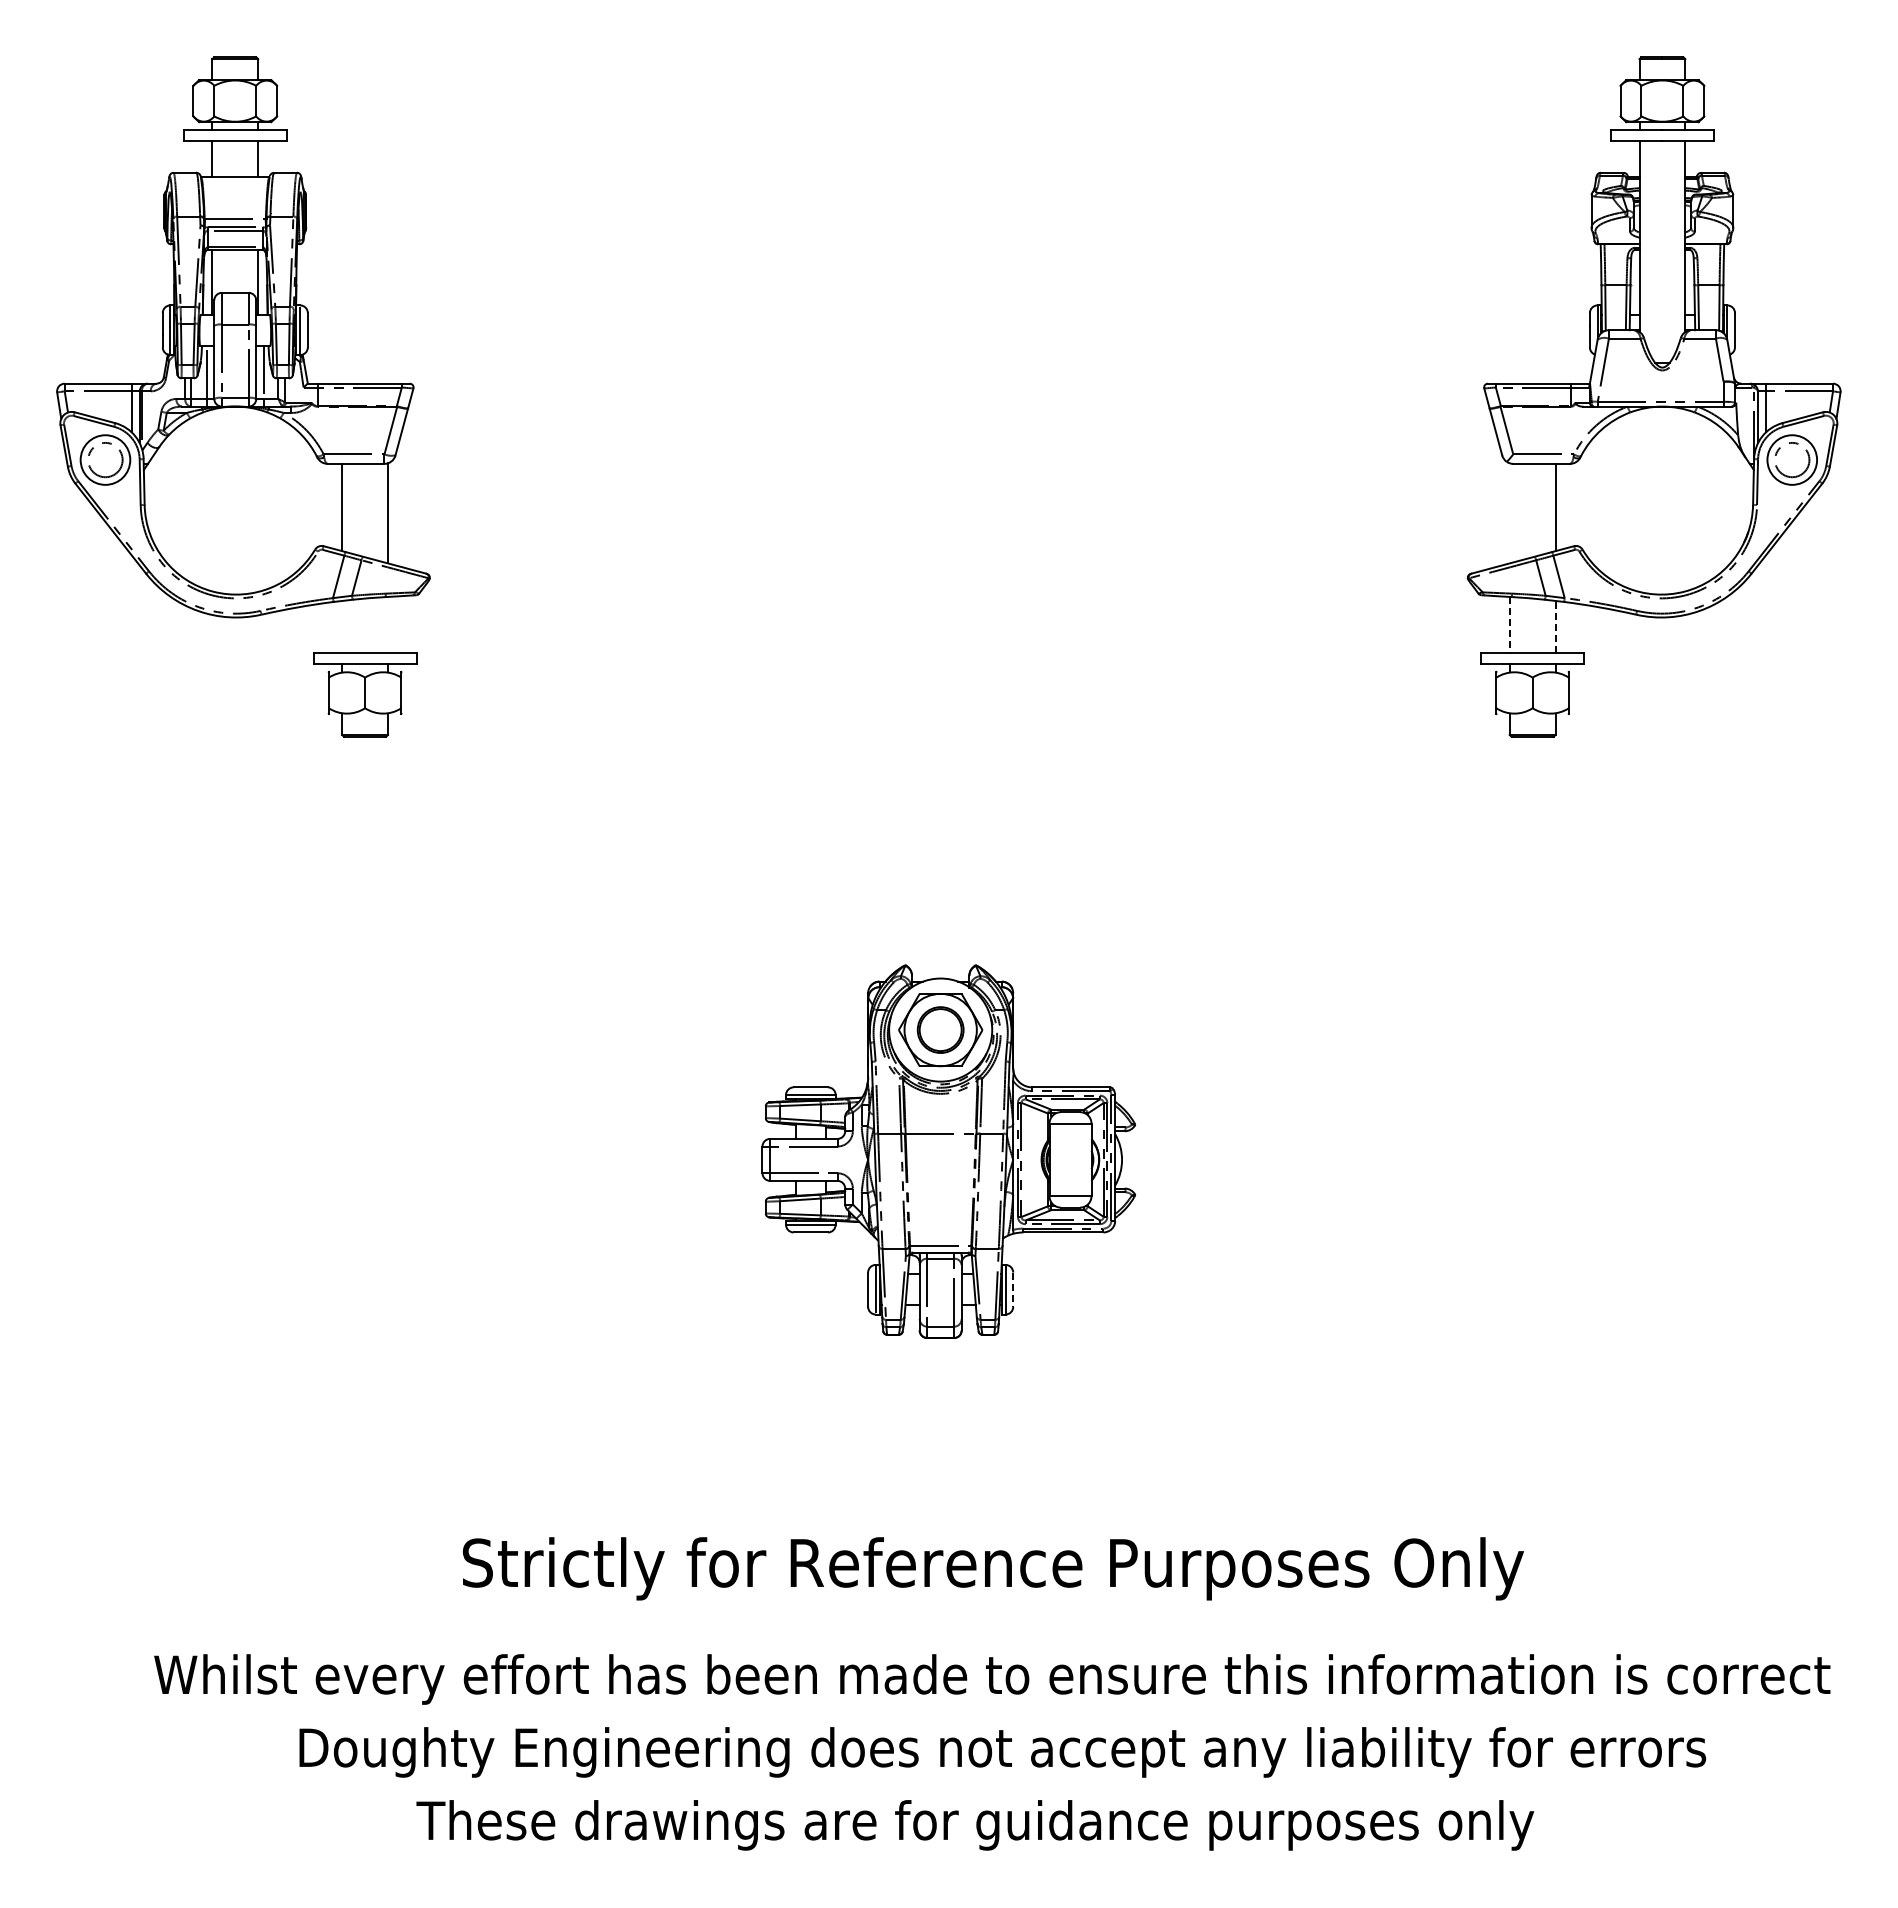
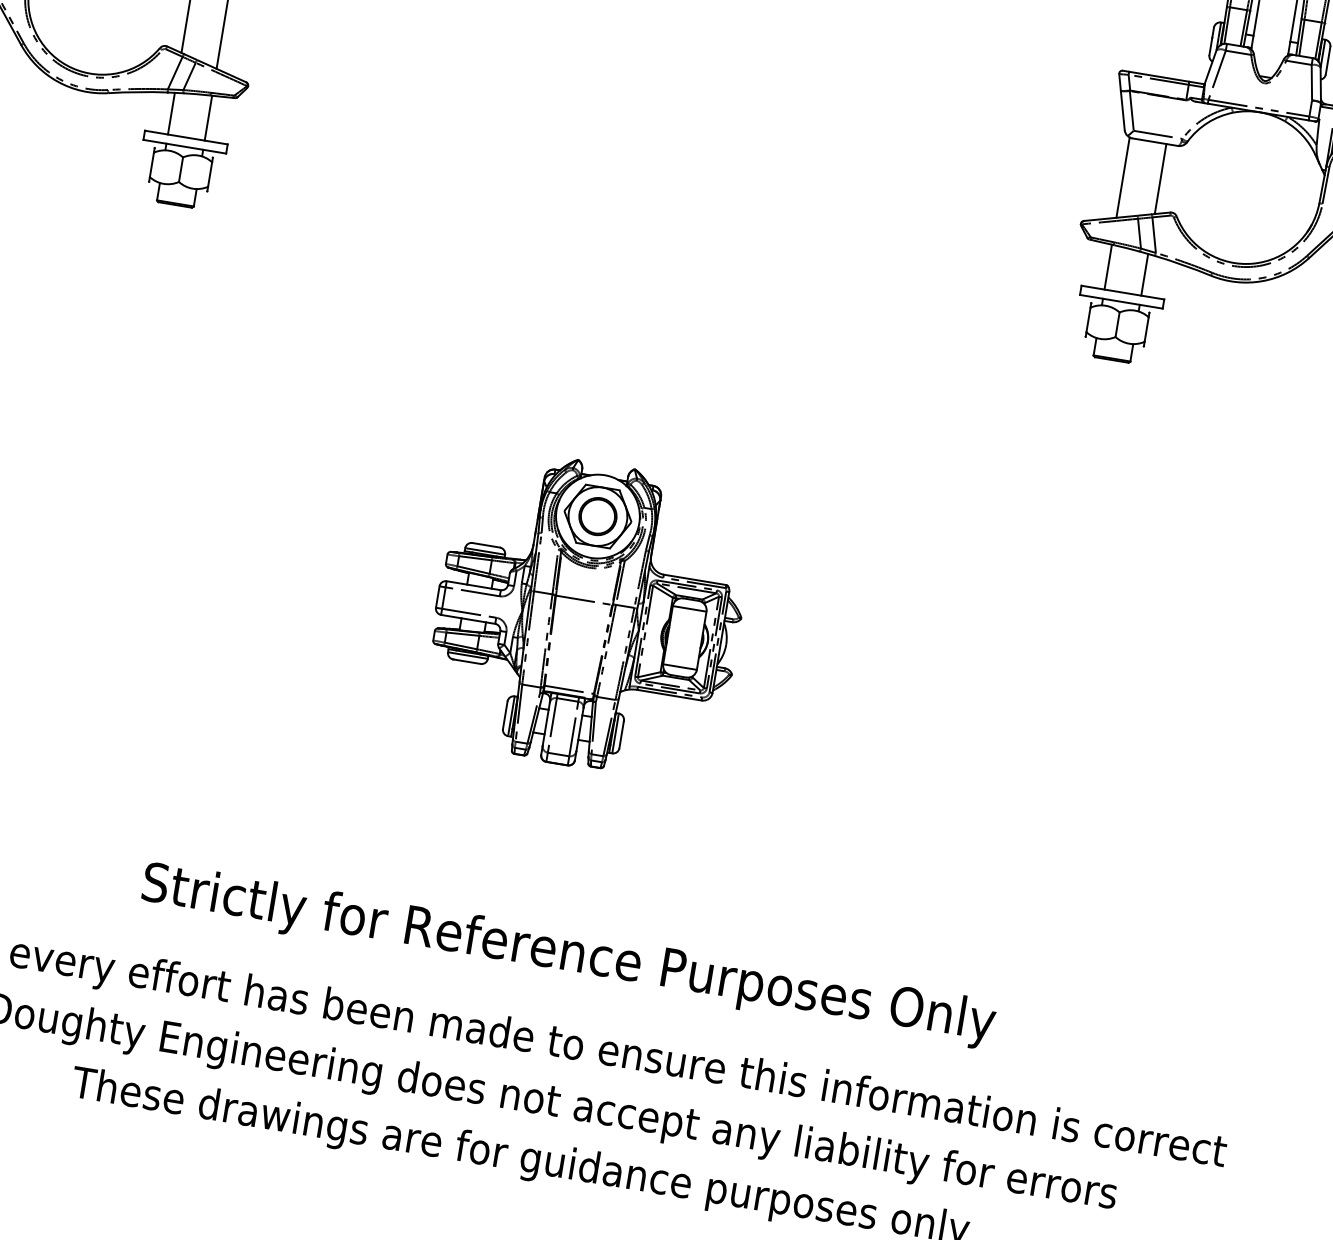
line: (1509, 513) -> (1122, 177), added
line: (388, 624) -> (208, 117), added
line: (1509, 624) -> (1108, 266), dashed -> solid
line: (342, 626) -> (171, 113), added
line: (1555, 626) -> (1144, 274), dashed -> solid
line: (1013, 1290) -> (621, 735), dashed -> solid

